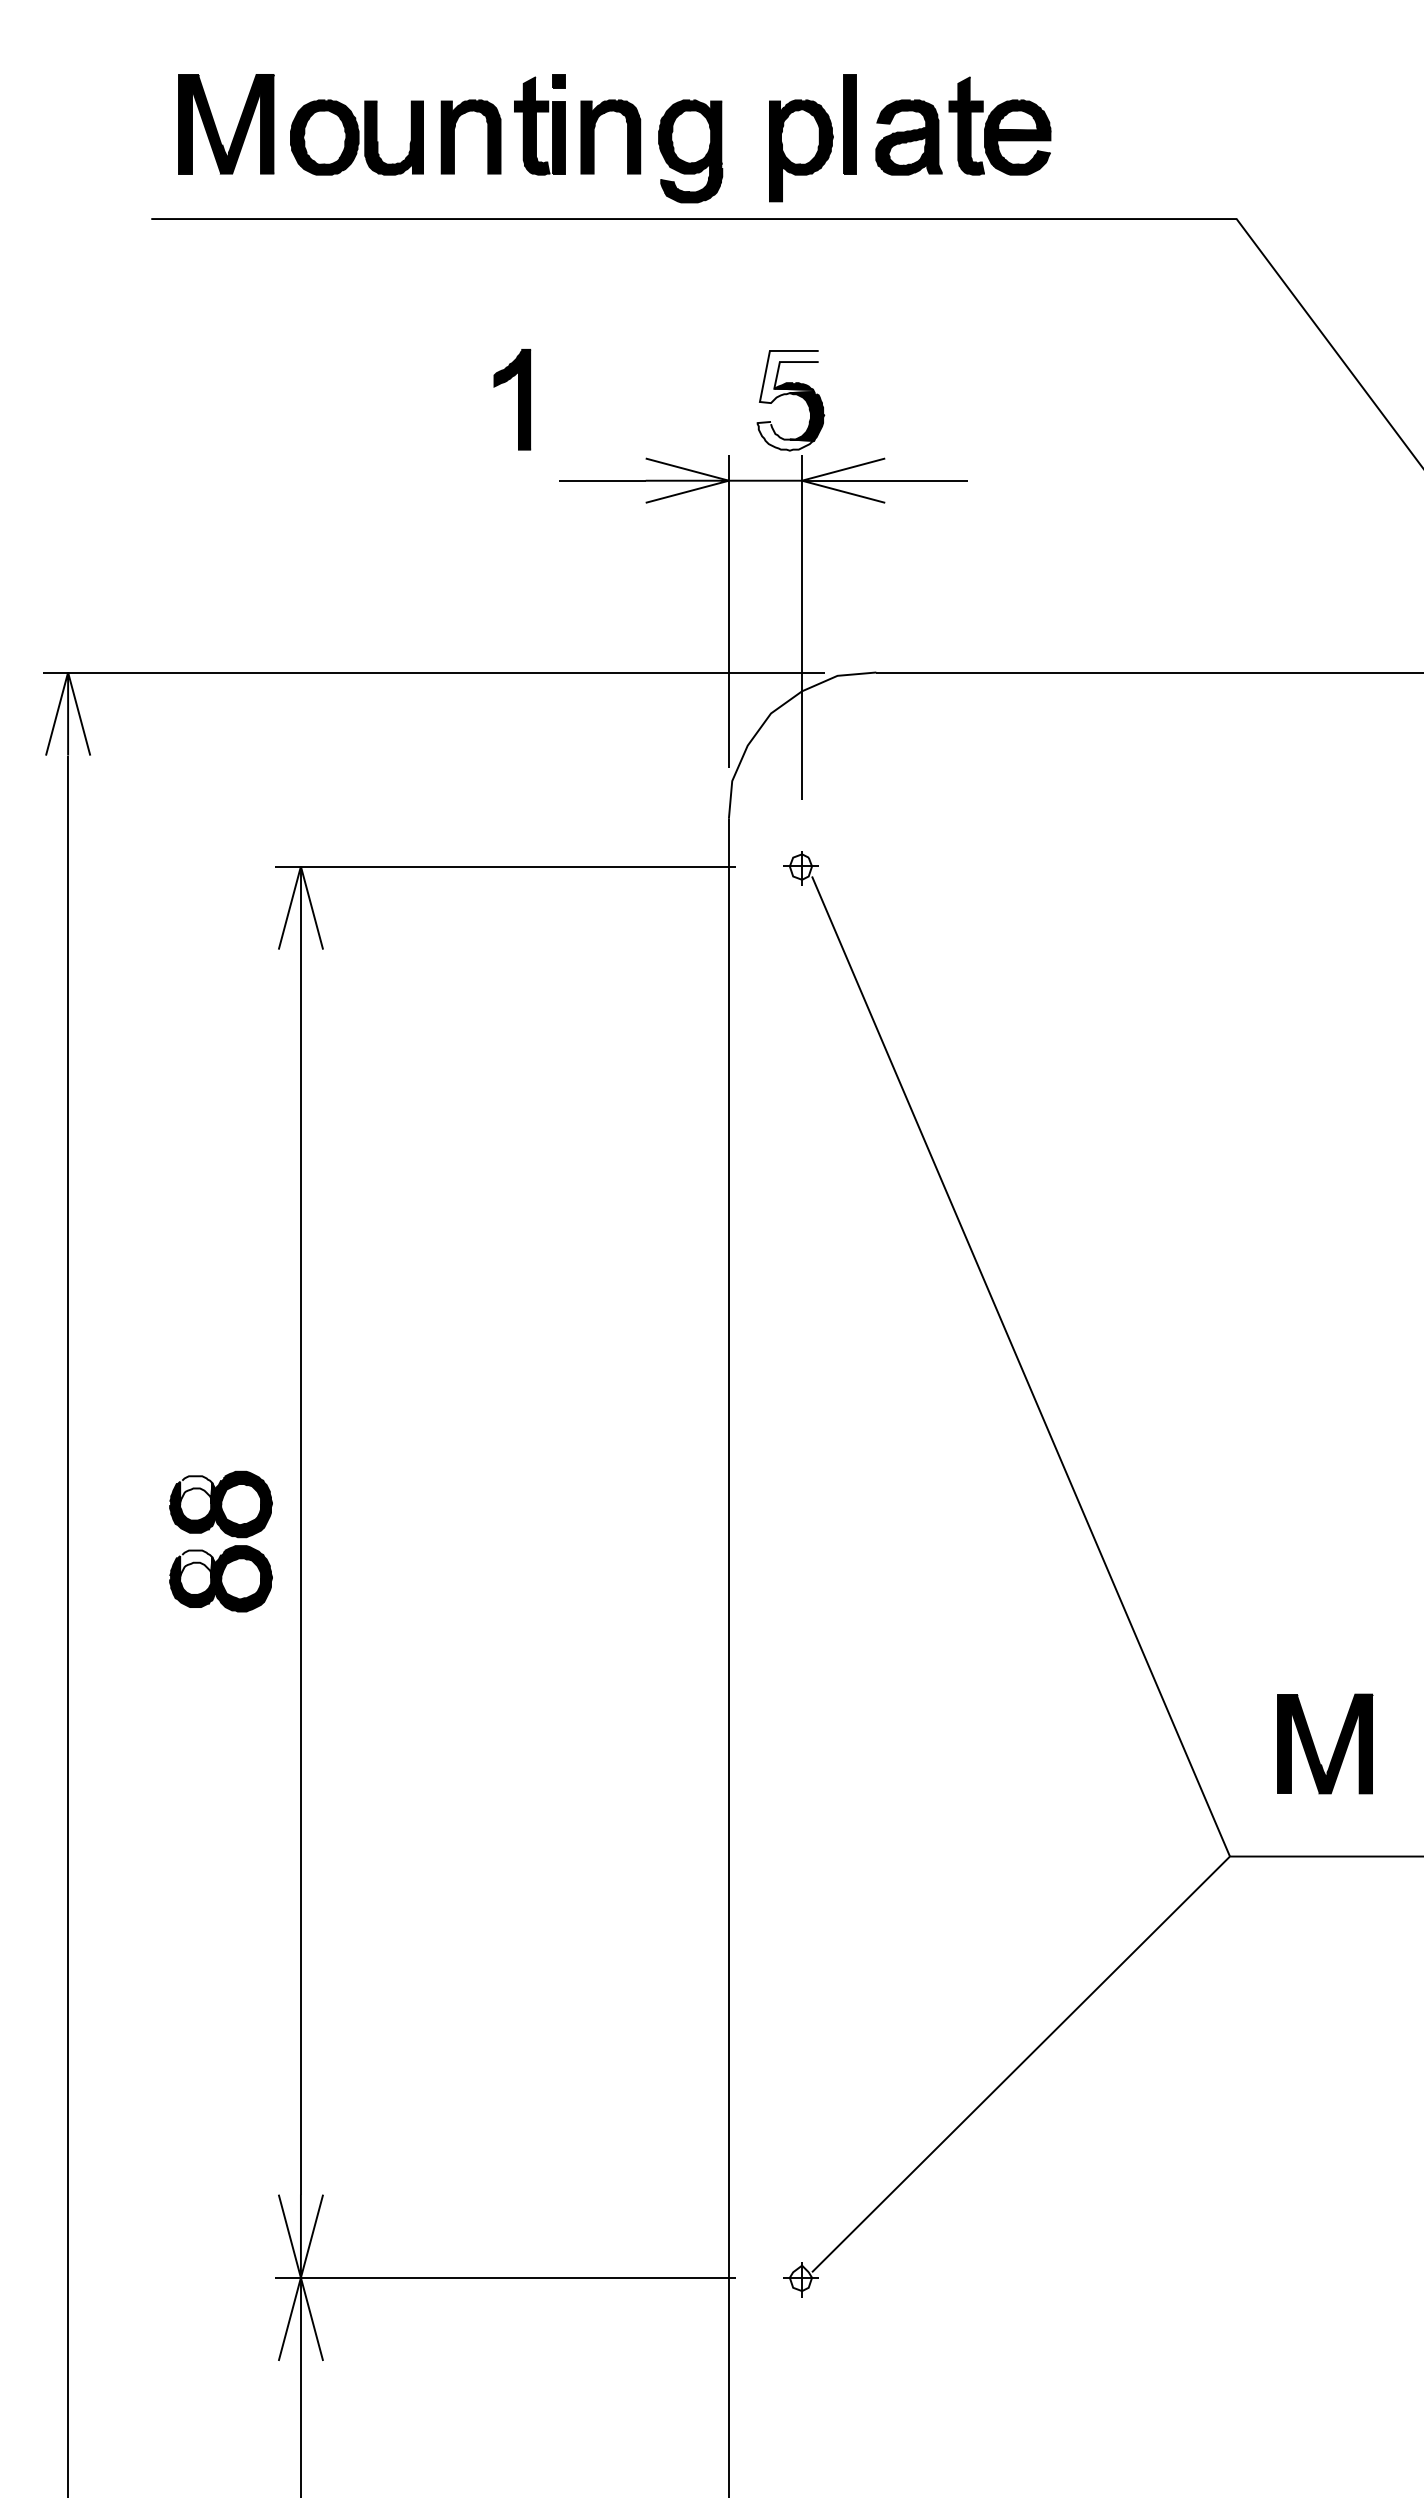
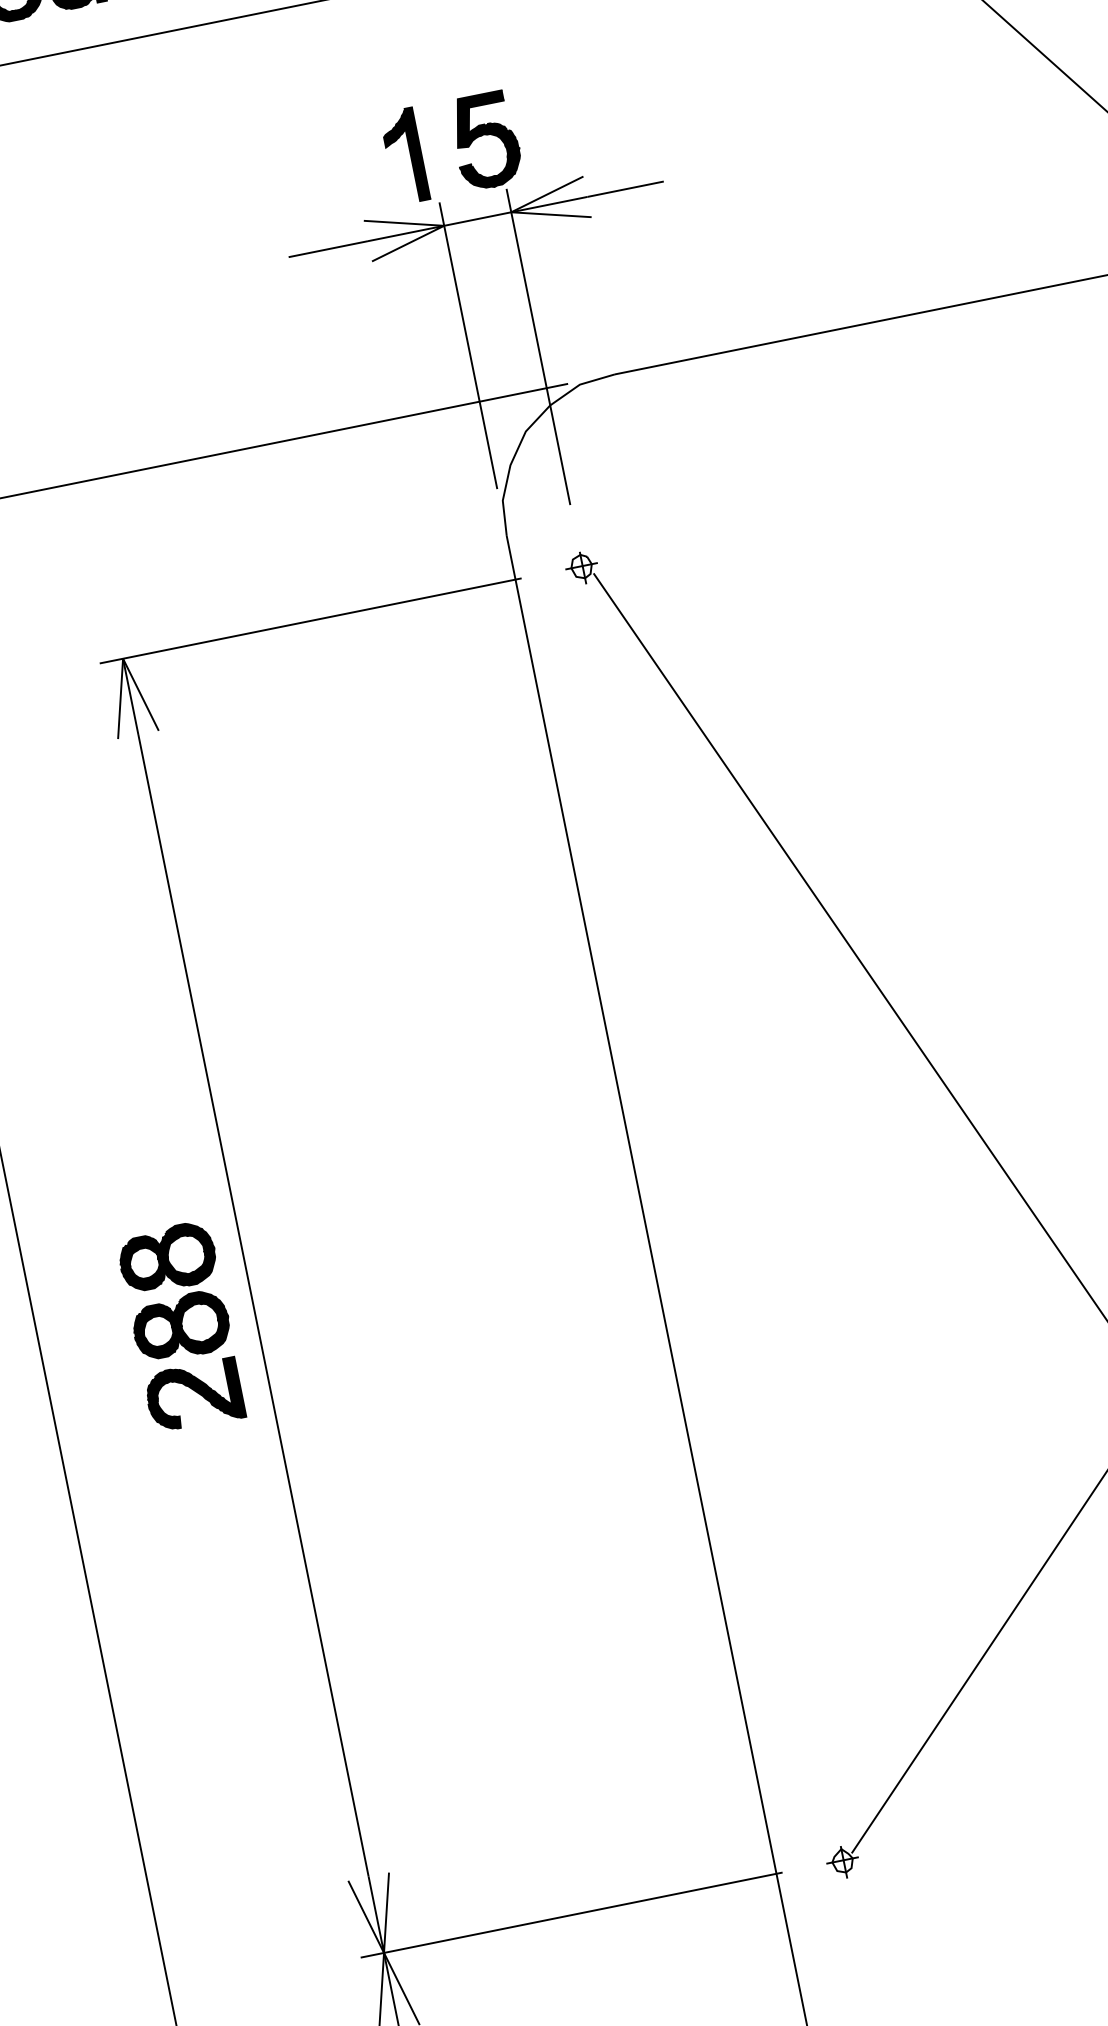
fill: (788, 376) -> (479, 119), added
part: (512, 399) -> (404, 156), moved
fill: (785, 435) -> (487, 173), added
fill: (196, 1490) -> (142, 1250), added
fill: (196, 1564) -> (156, 1318), added
part: (219, 1653) -> (193, 1395), added

